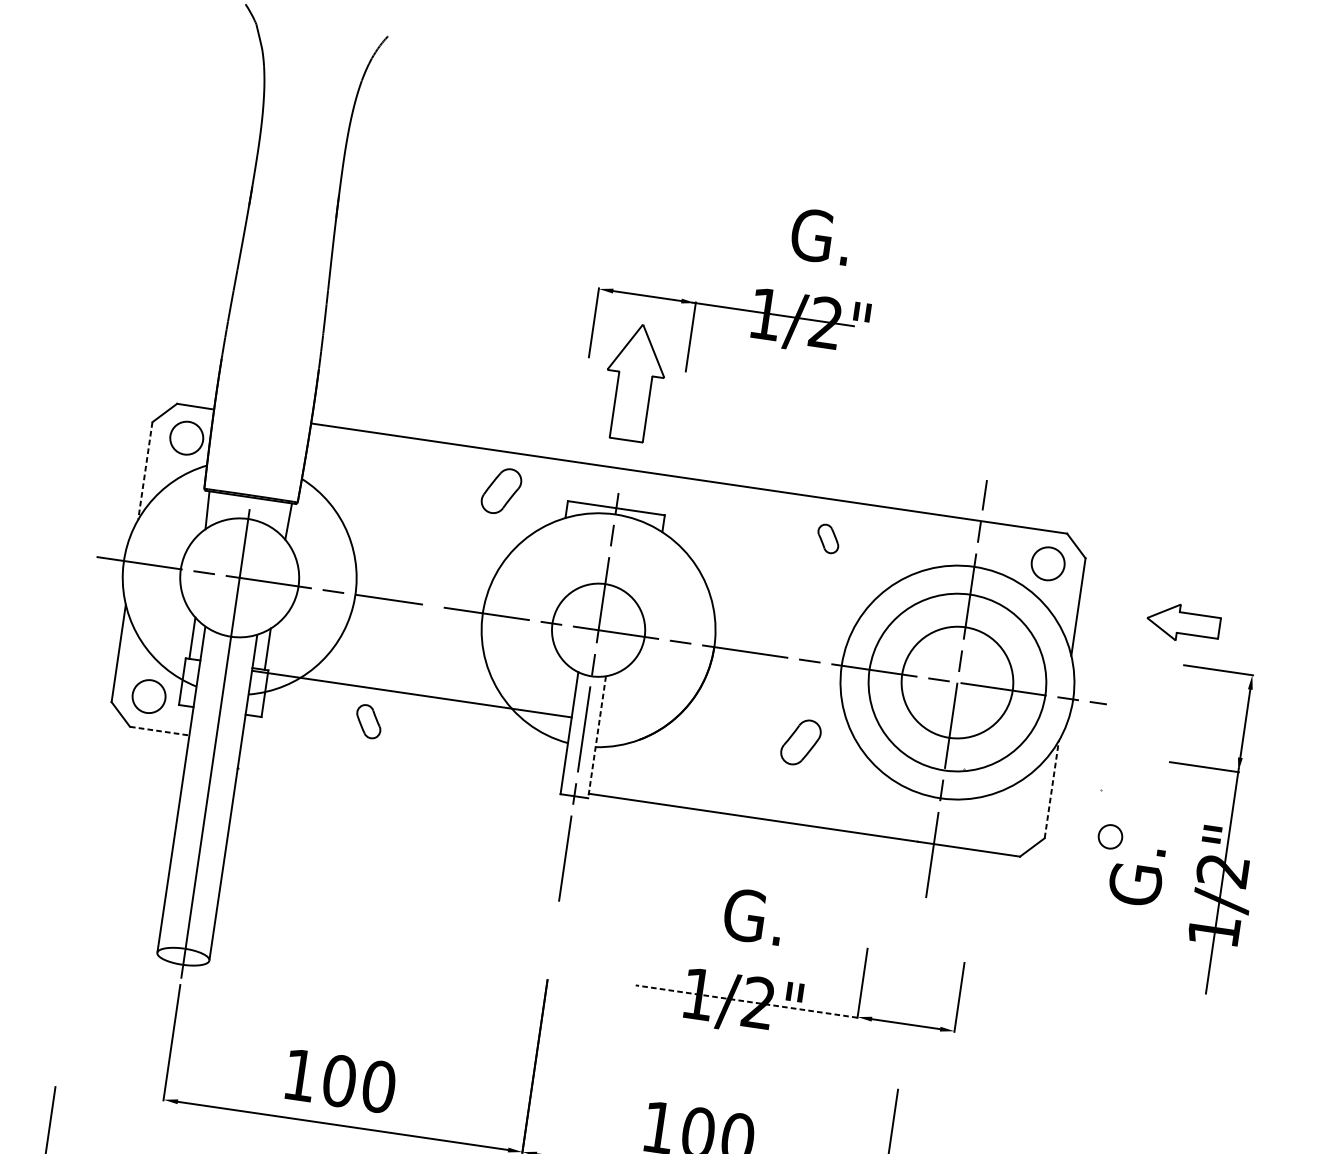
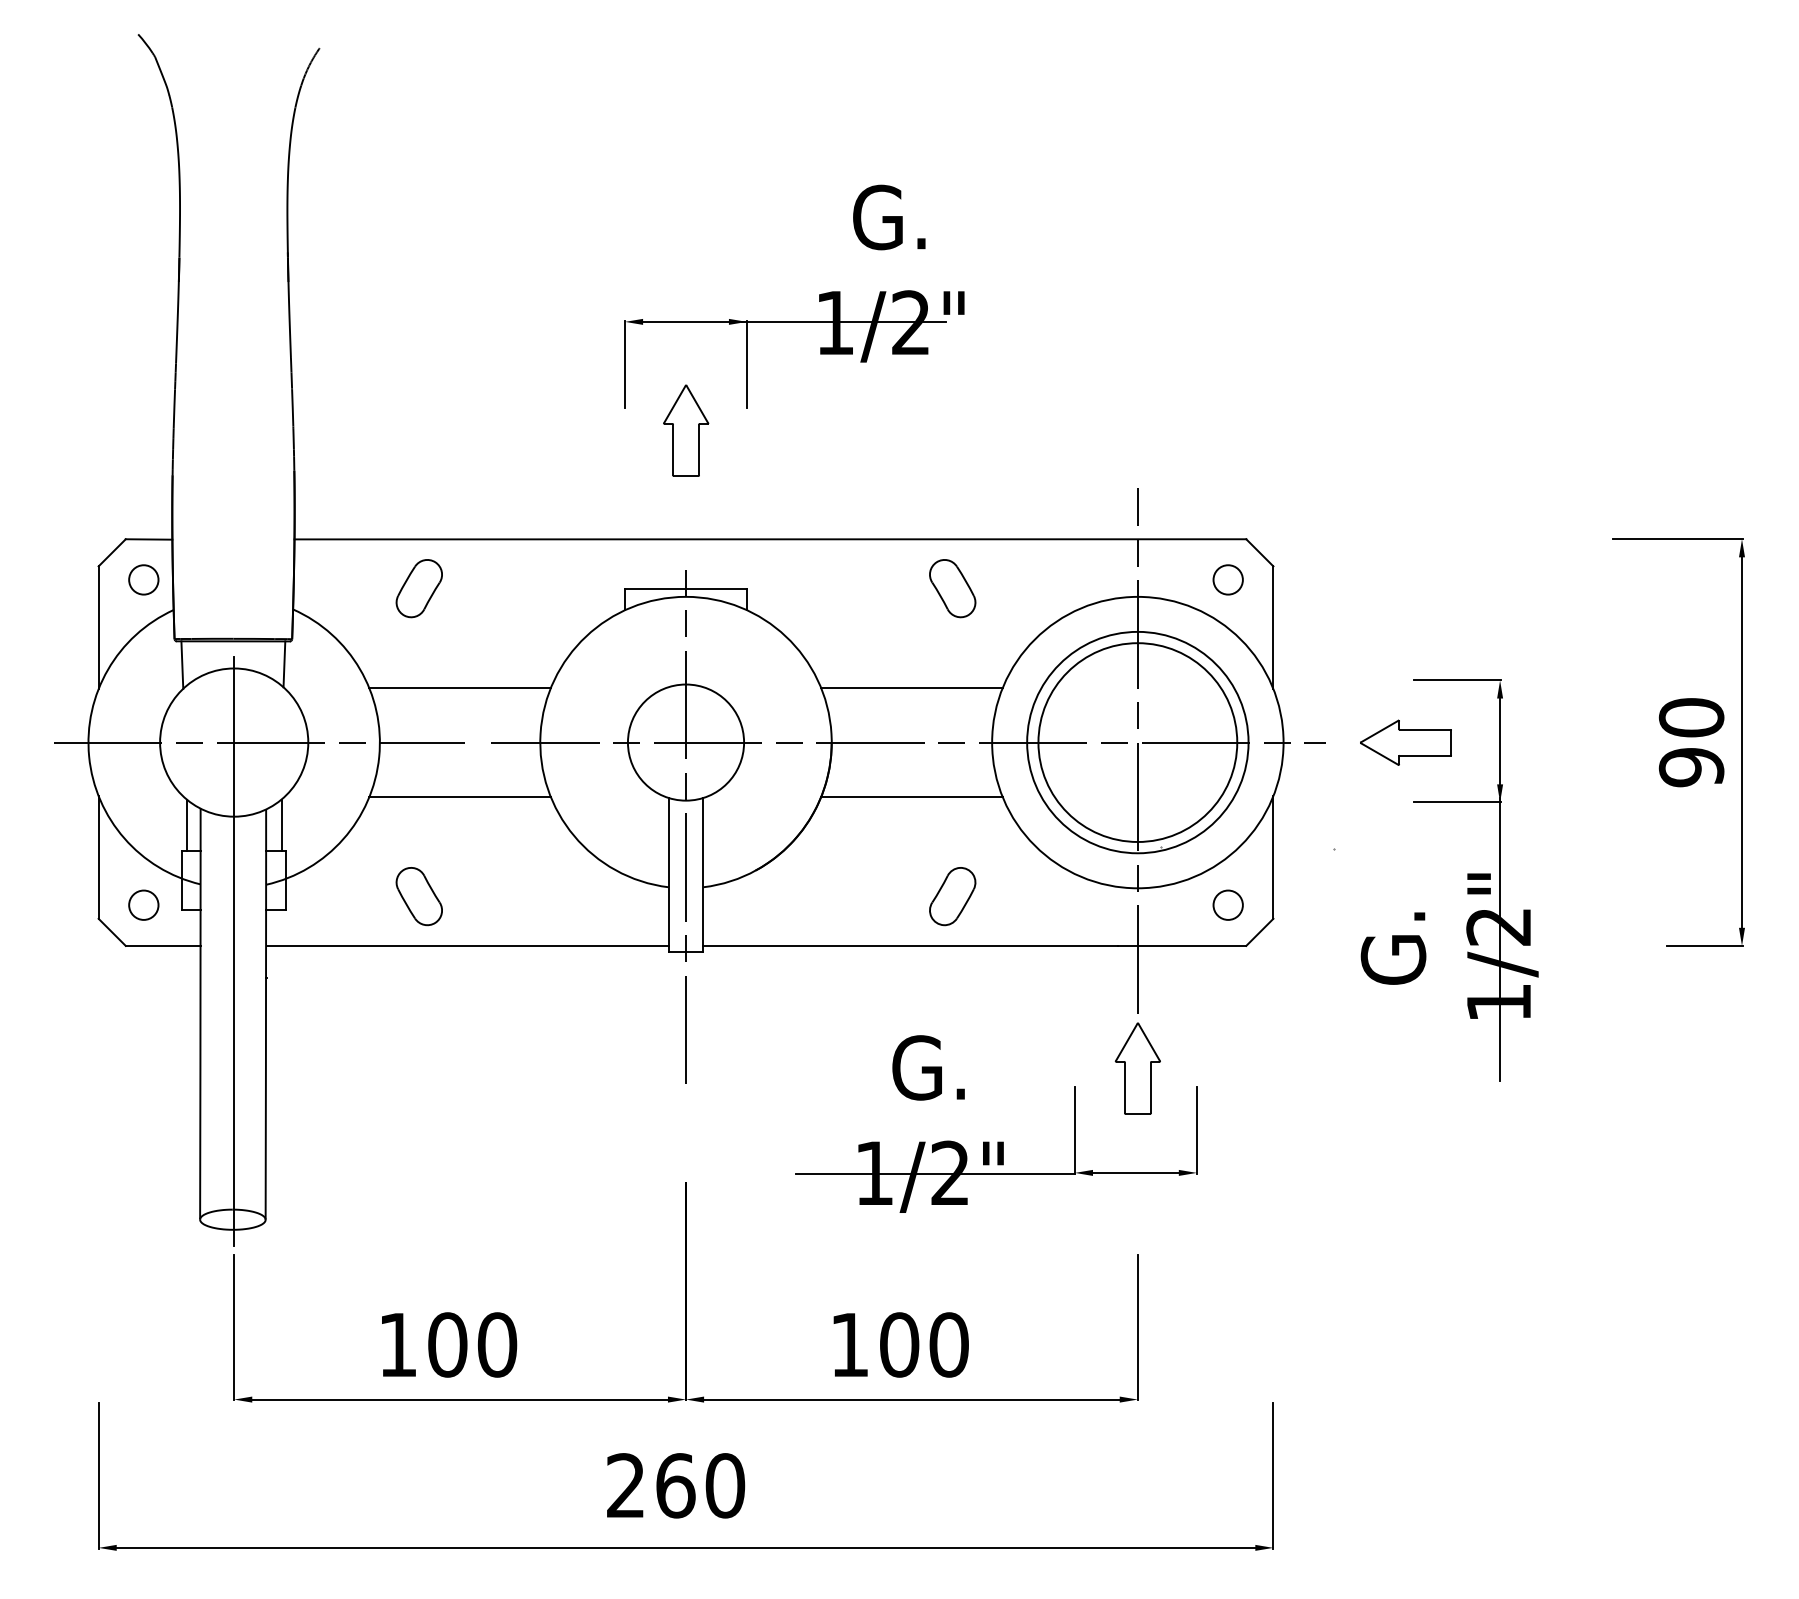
part: (635, 382) -> (686, 430), size x0.62
circle: (186, 437) -> (143, 579), size x0.71
line: (145, 471) -> (98, 628), dashed -> solid
part: (500, 490) -> (418, 588), moved
part: (828, 538) -> (952, 588), size x1.67
line: (424, 561) -> (459, 688), added
circle: (1047, 563) -> (1227, 579), size x0.71
line: (783, 613) -> (911, 688), added
part: (1183, 622) -> (1405, 742), moved
line: (412, 646) -> (459, 796), added
circle: (957, 682) -> (1137, 742), size x1.43
line: (412, 693) -> (467, 945), moved
circle: (148, 695) -> (143, 904), size x0.71
line: (771, 699) -> (911, 796), added
part: (368, 721) -> (418, 896), size x1.43
line: (160, 730) -> (163, 945), dashed -> solid
line: (597, 737) -> (703, 874), dashed -> solid
part: (800, 742) -> (952, 896), moved
line: (1052, 788) -> (1273, 856), dashed -> solid
circle: (1110, 836) -> (1227, 904), moved
part: (919, 941) -> (1137, 1068), added
line: (746, 1001) -> (935, 1173), dashed -> solid

